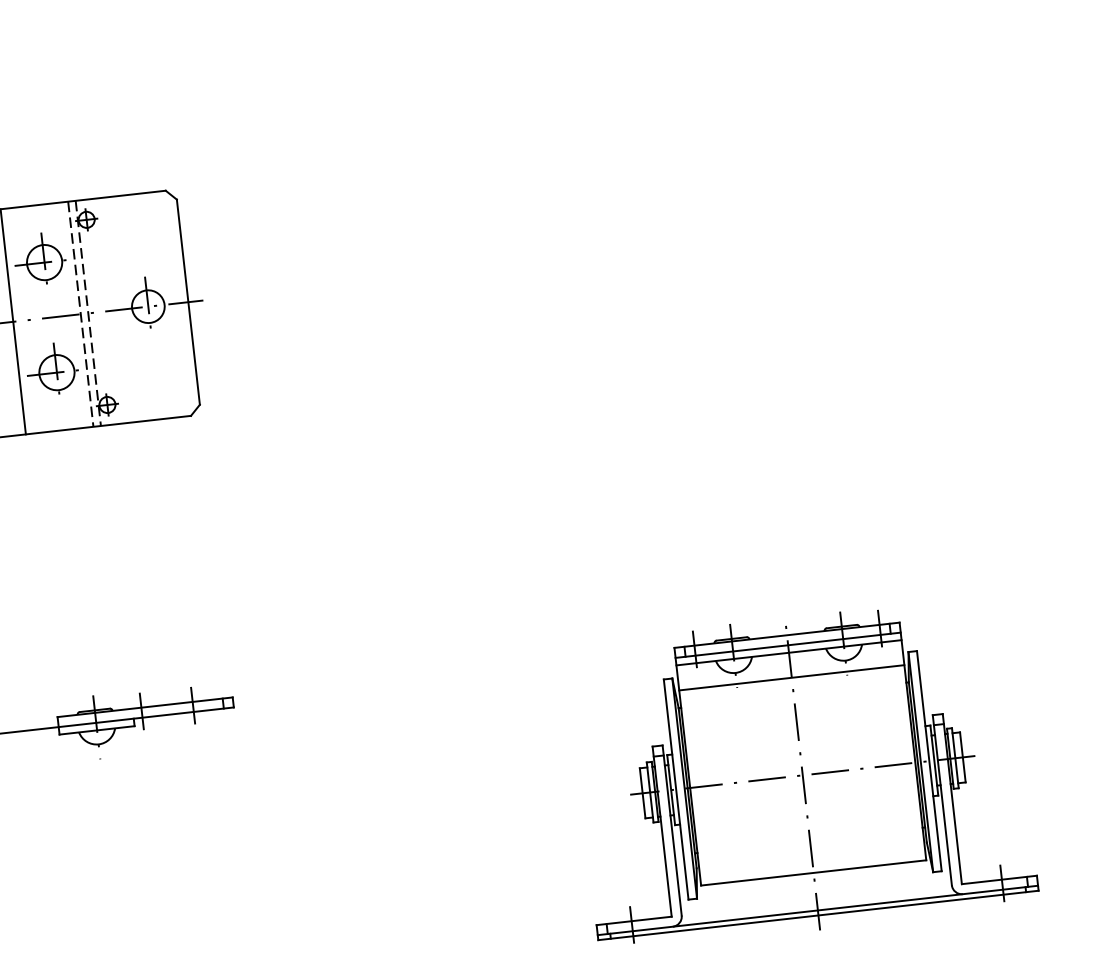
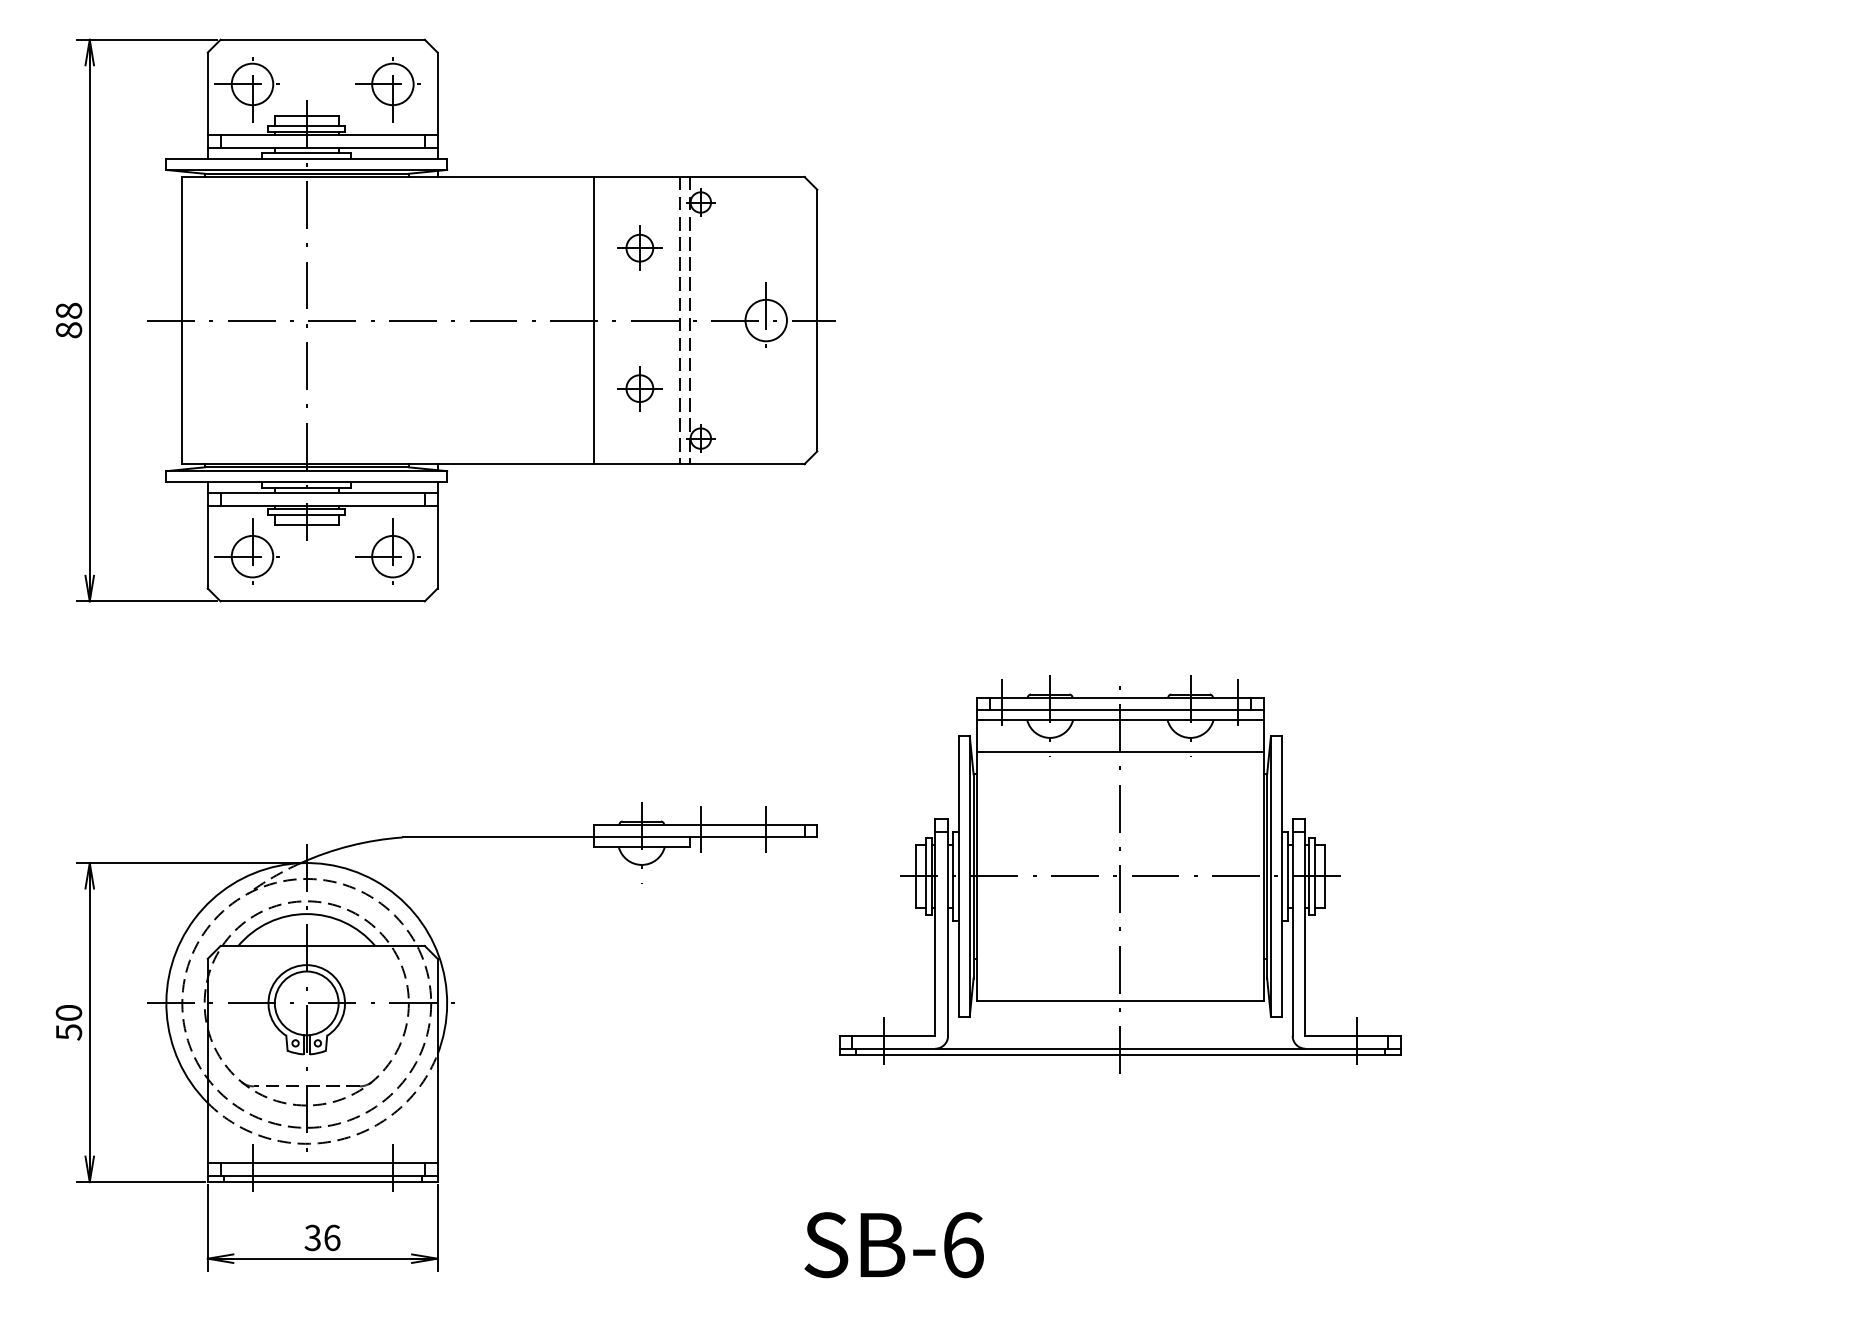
part: (39, 258) -> (636, 244), size x0.6
part: (52, 369) -> (636, 385), size x0.6
part: (802, 773) -> (1120, 874), moved

